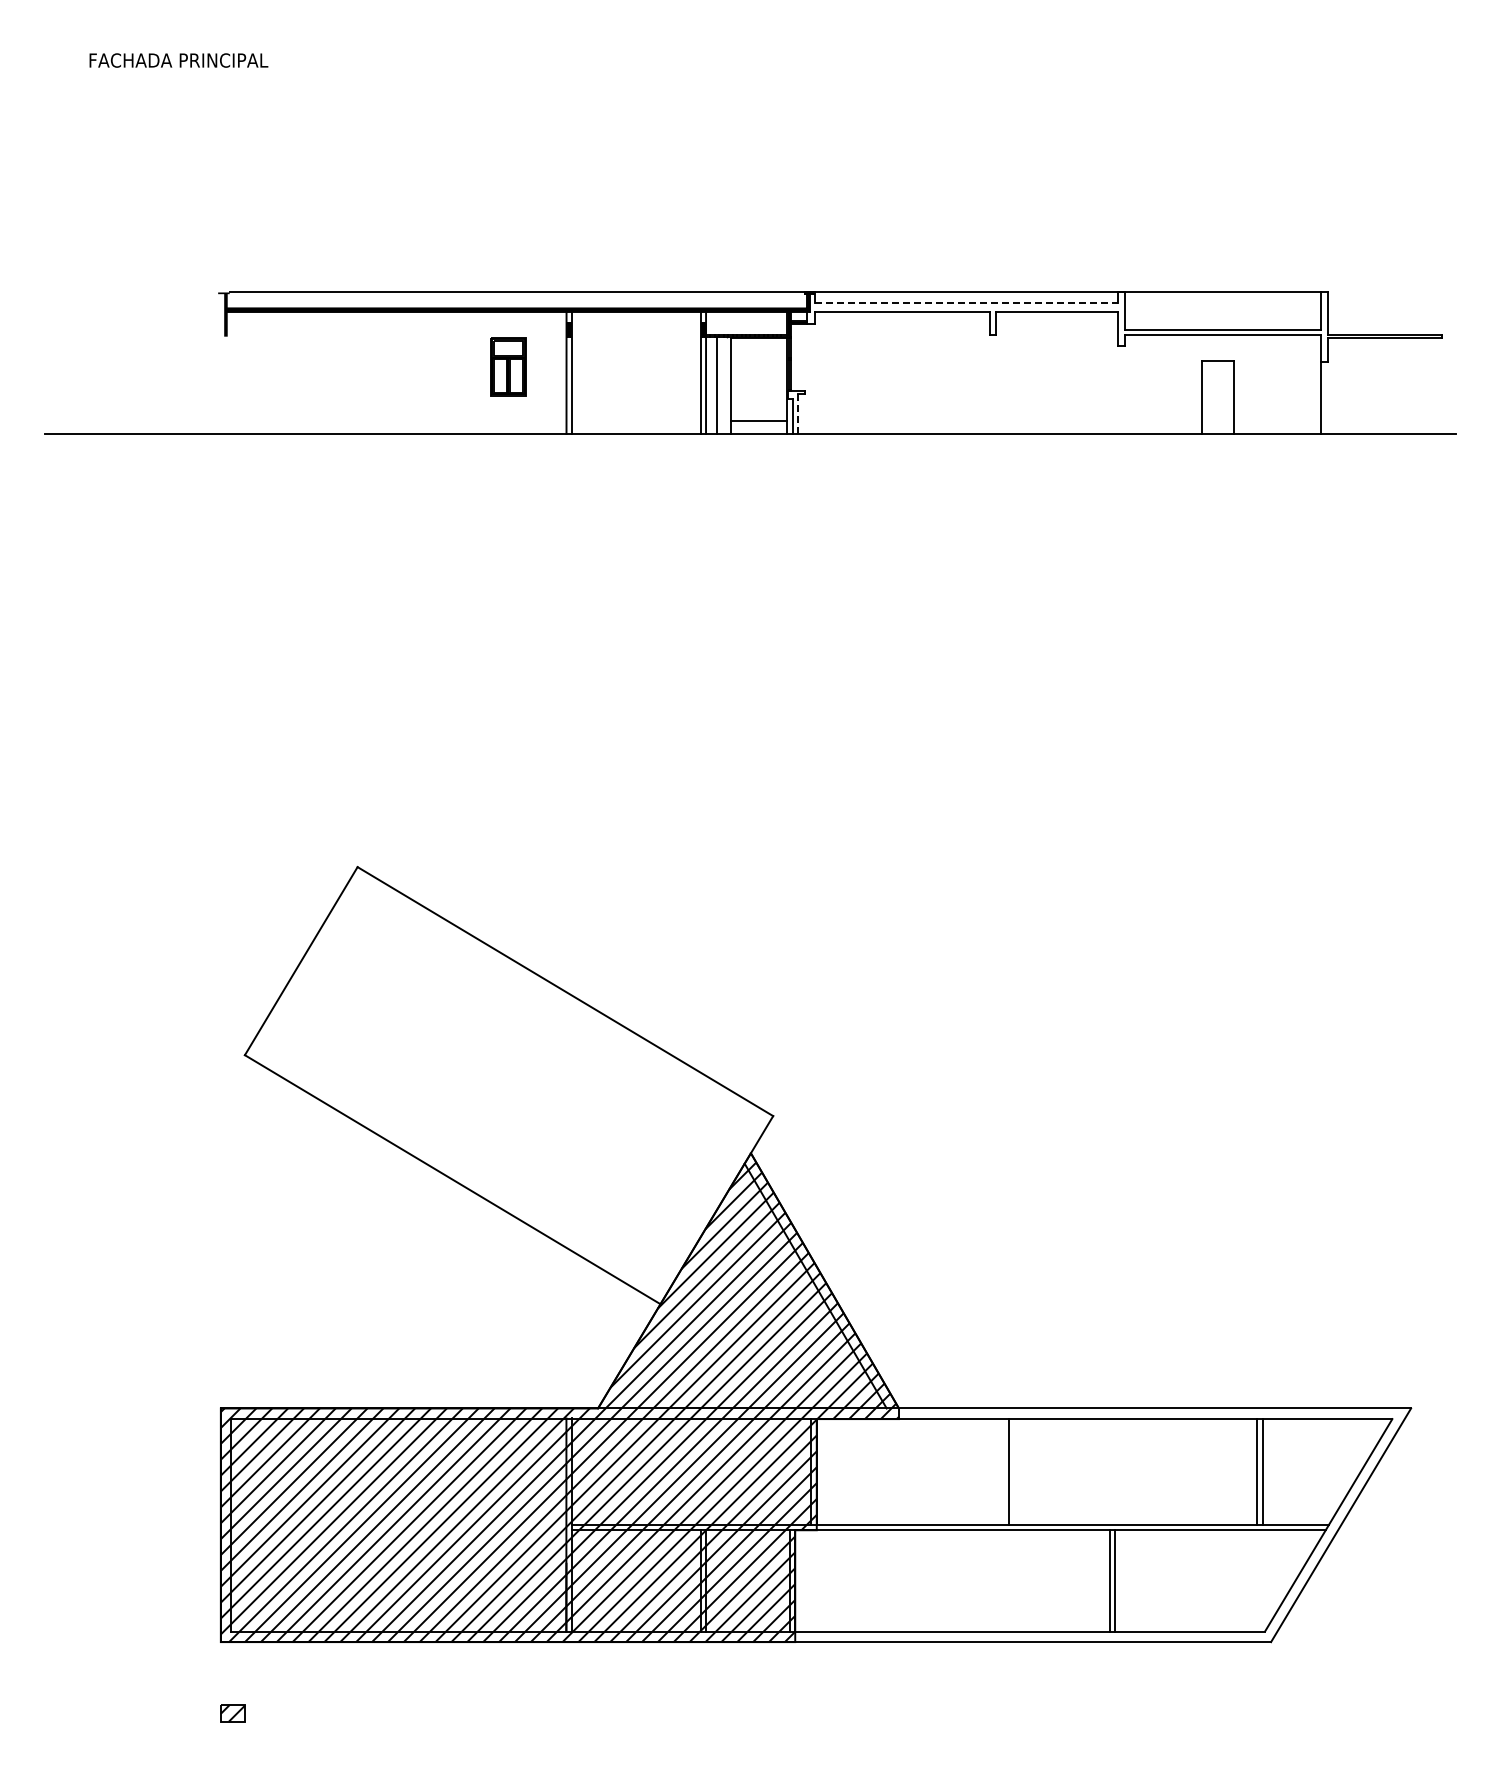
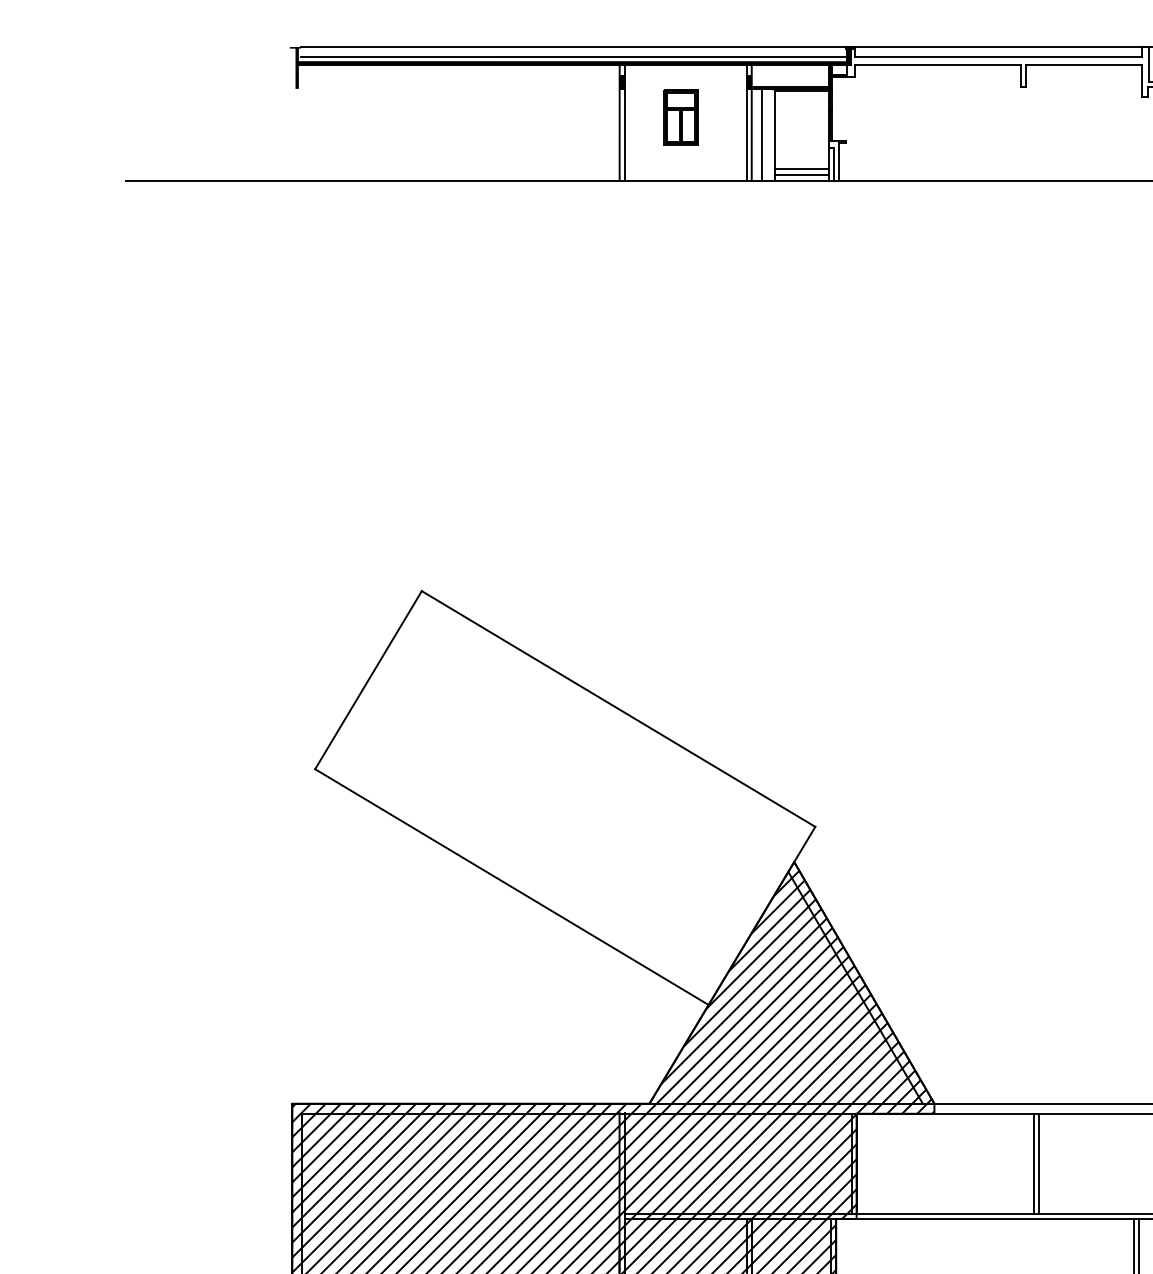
line: (517, 303) -> (573, 57), added
line: (967, 303) -> (999, 57), dashed -> solid
part: (508, 366) -> (681, 117), moved
line: (798, 414) -> (839, 162), dashed -> solid
line: (758, 427) -> (801, 174), added
line: (1003, 1471) -> (1033, 1163), added

